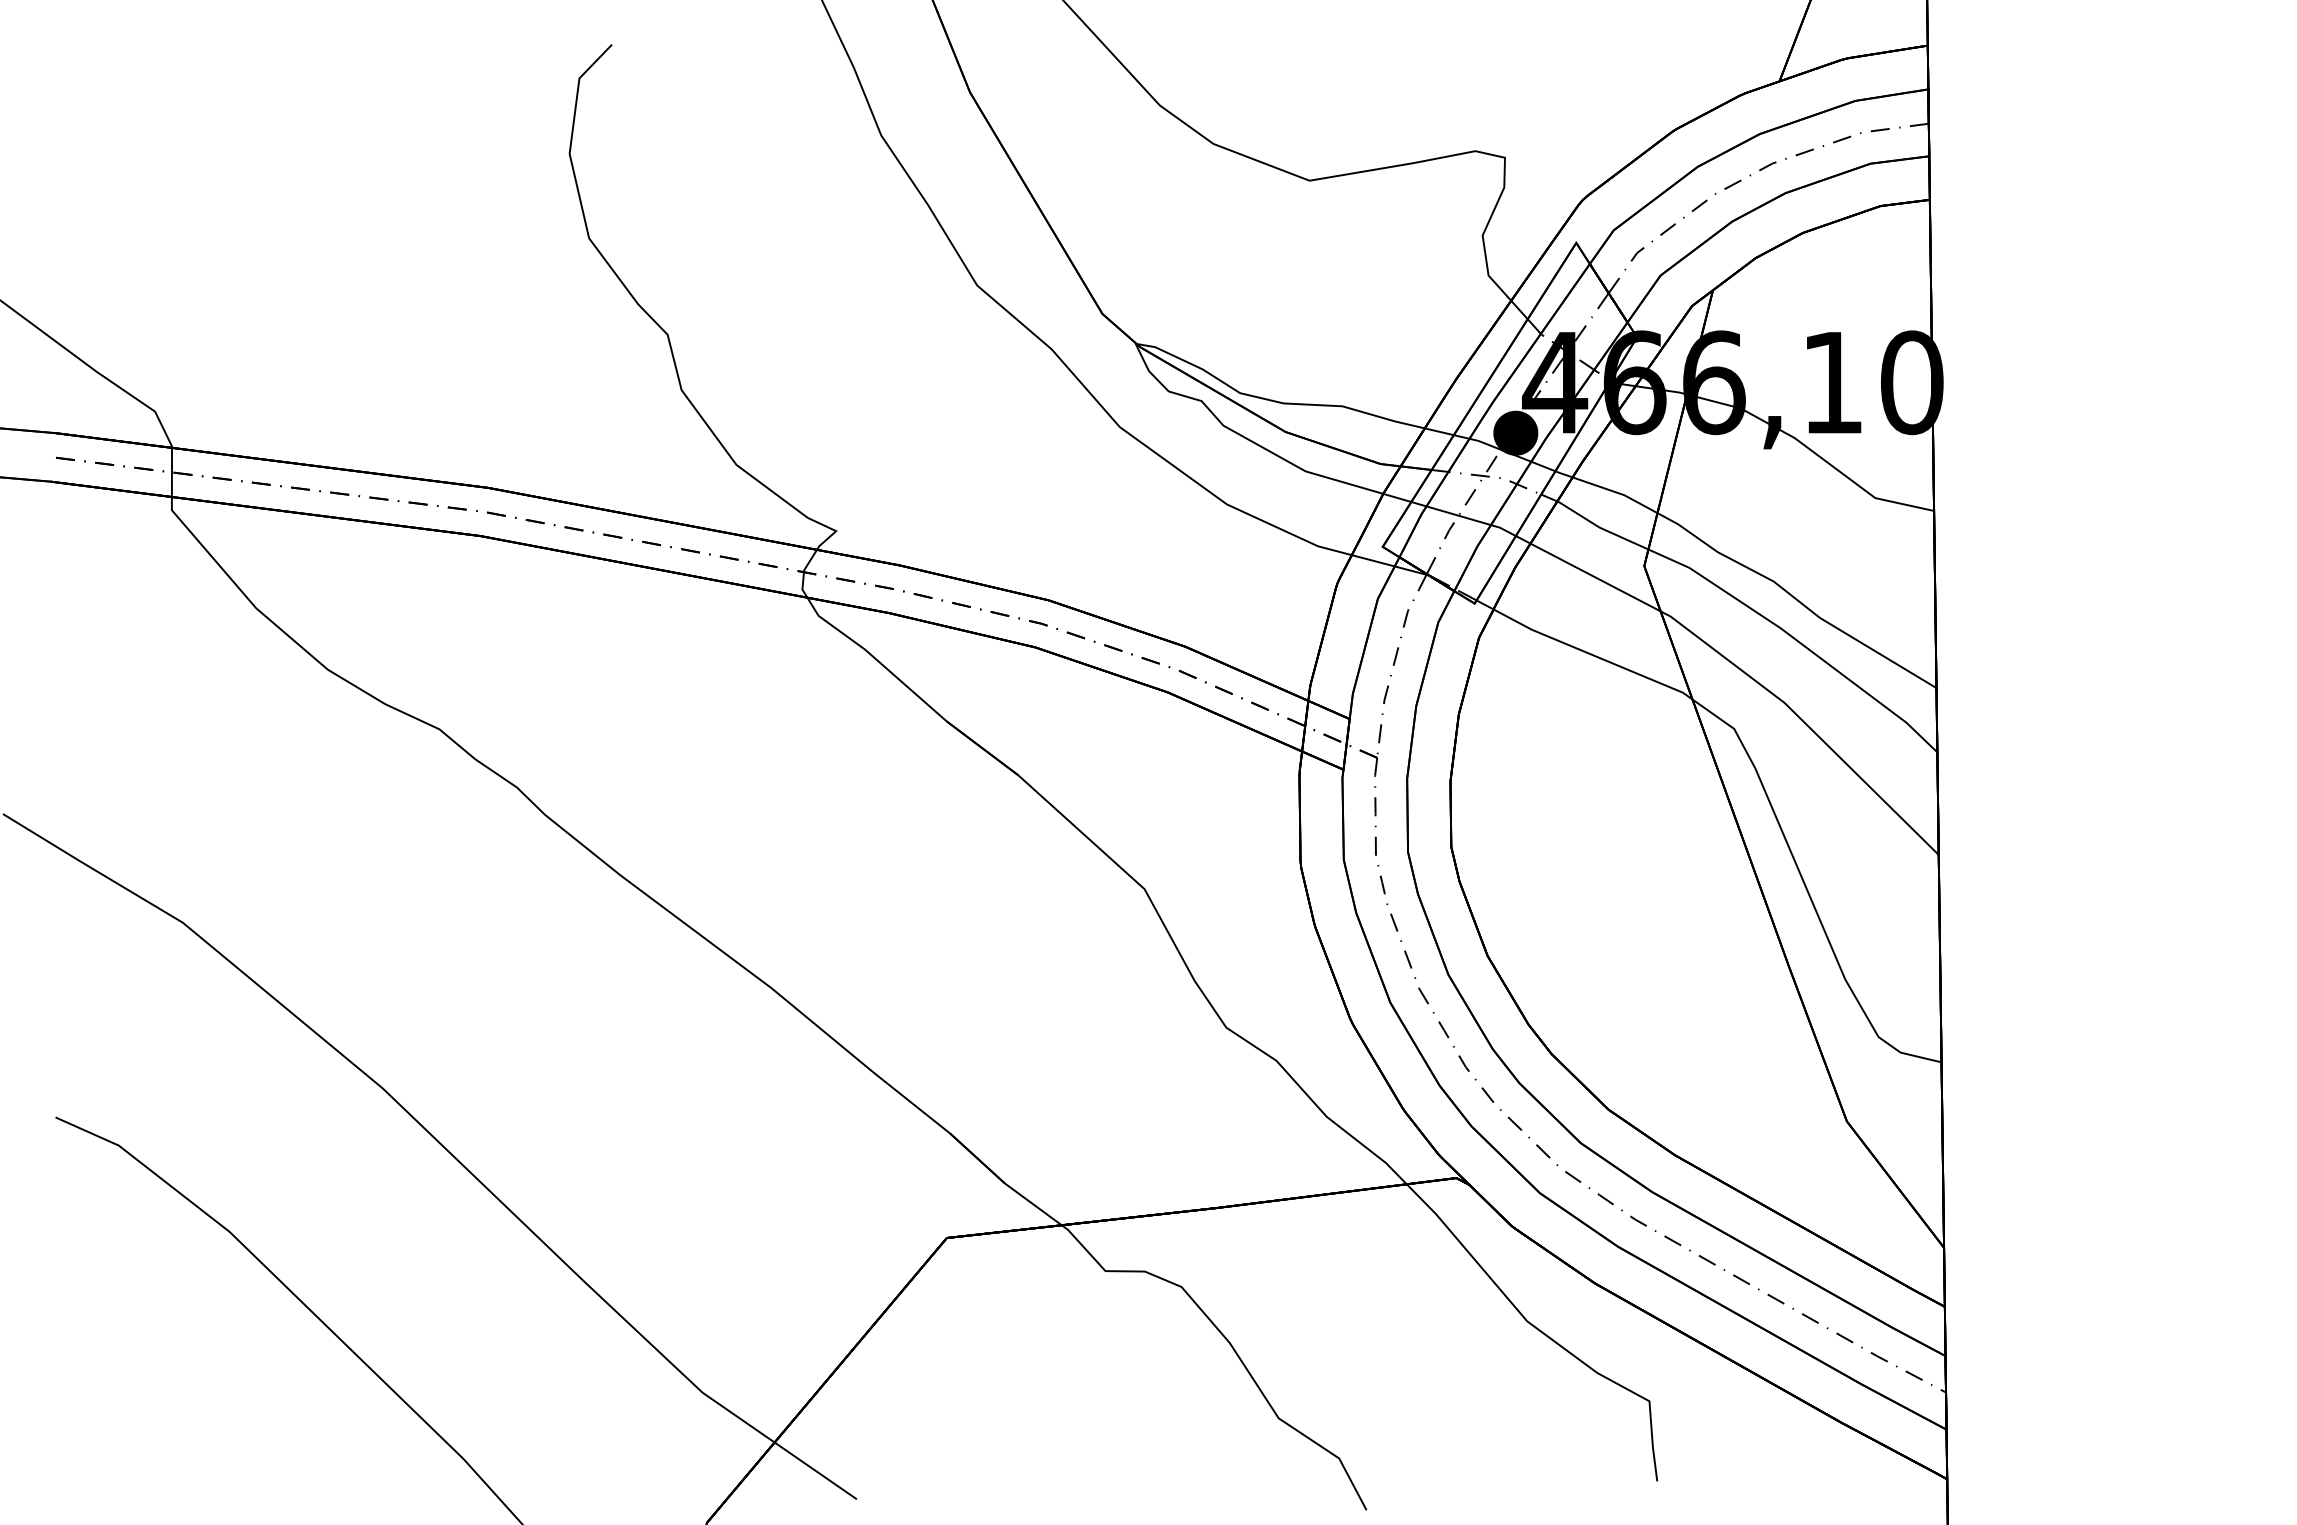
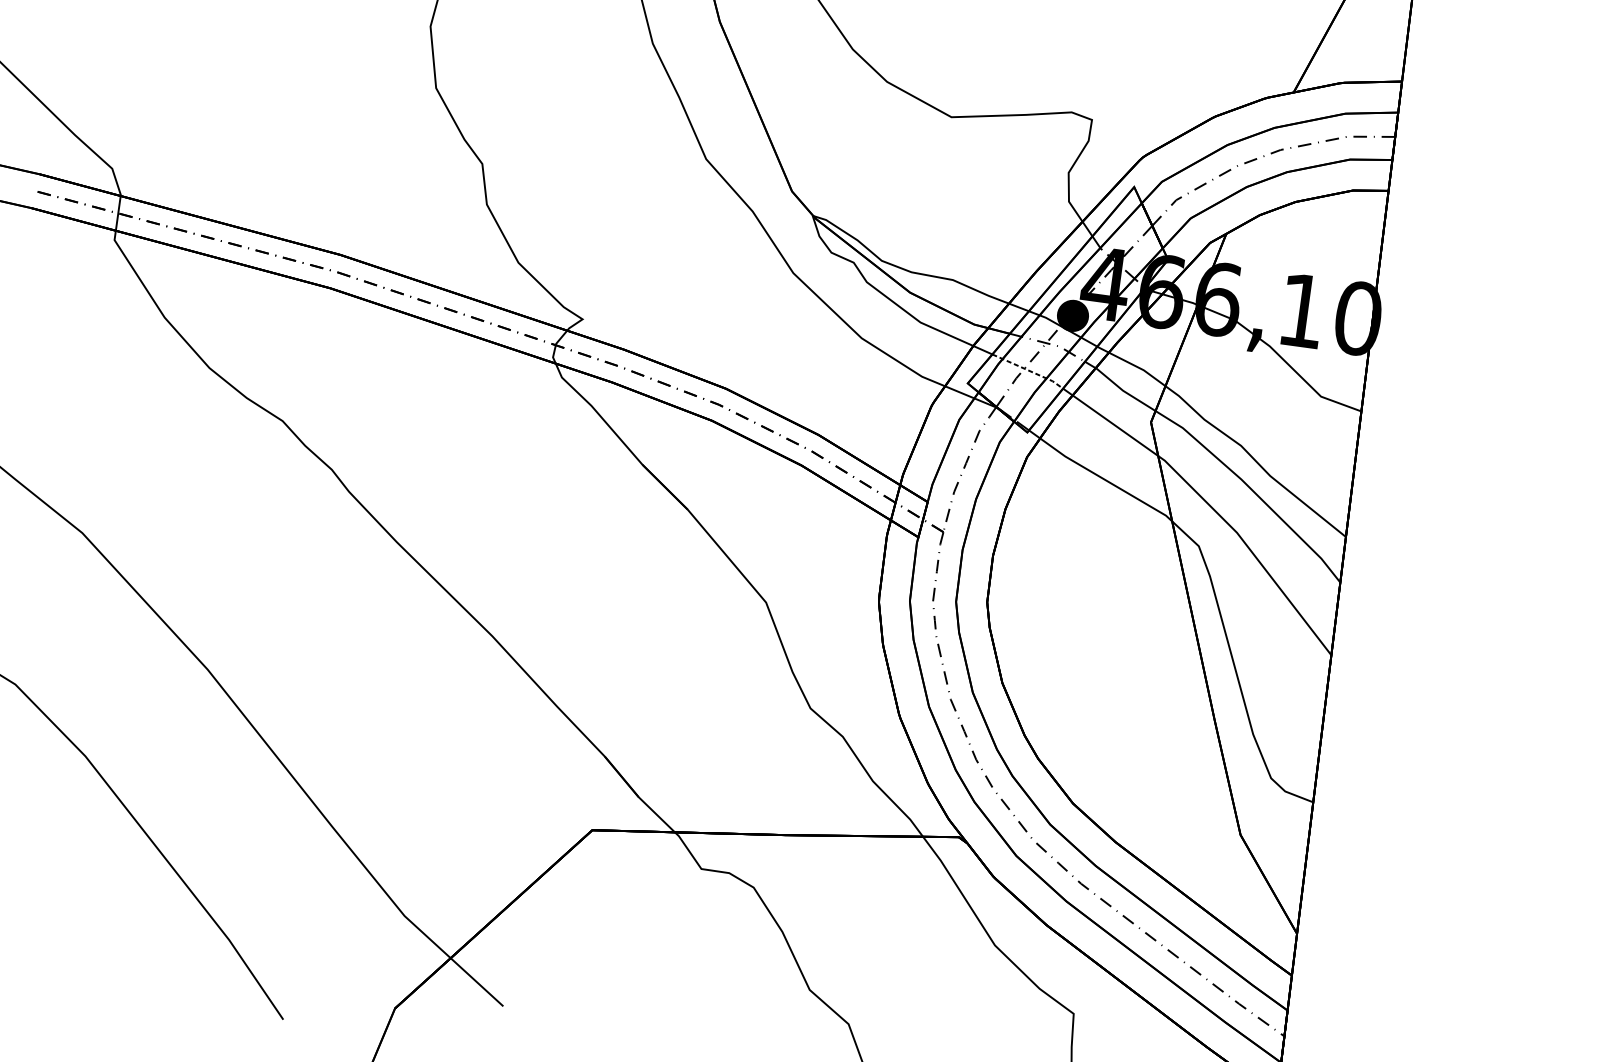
line: (1465, 517) -> (1029, 370), solid -> dashed

